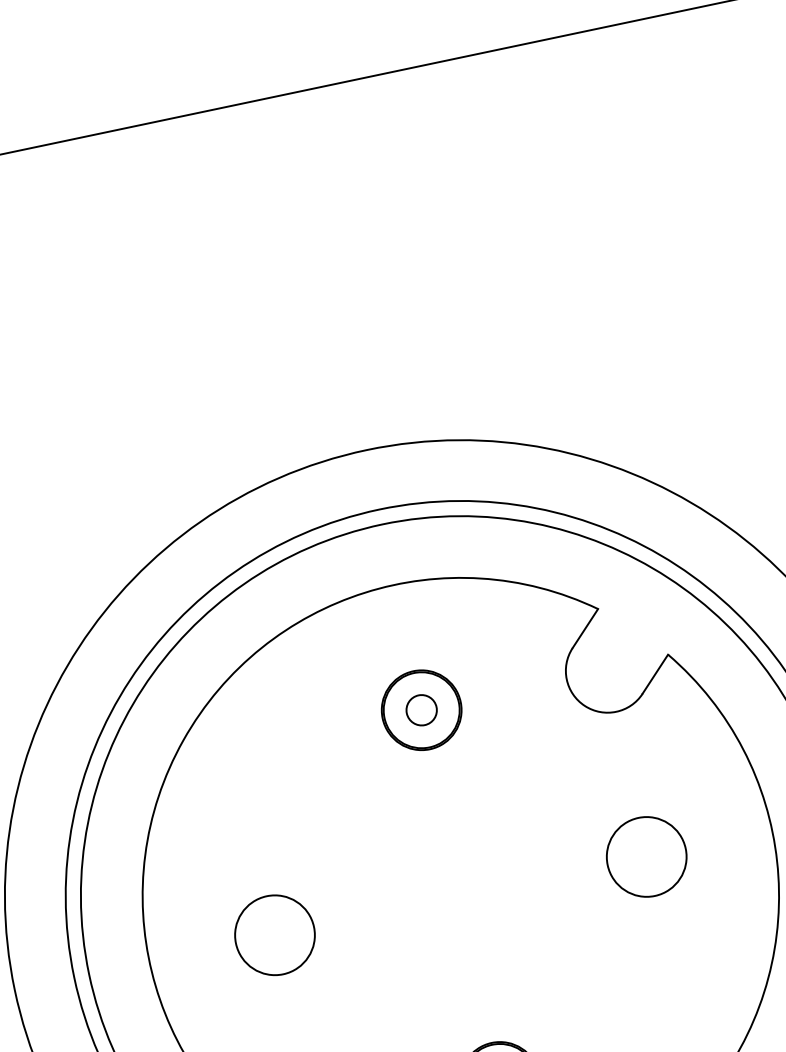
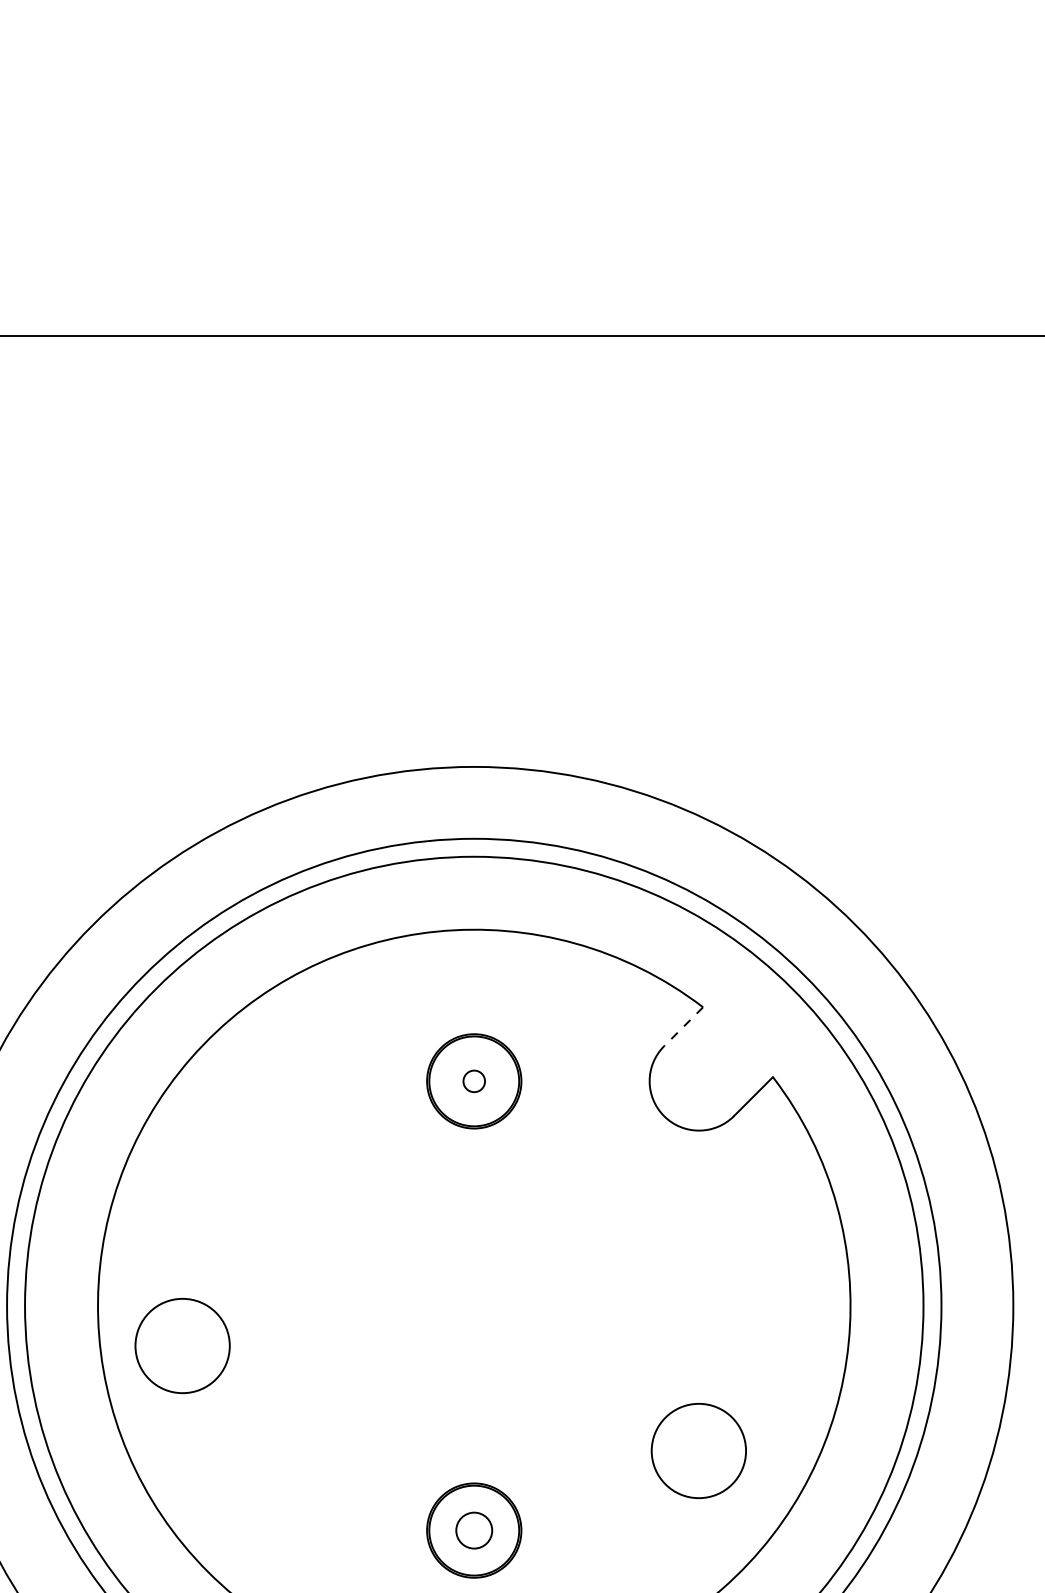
line: (585, 628) -> (683, 1026), solid -> dashed
circle: (421, 710) -> (474, 1081), size x0.6
circle: (646, 857) -> (698, 1451), moved
circle: (274, 935) -> (182, 1346), moved

